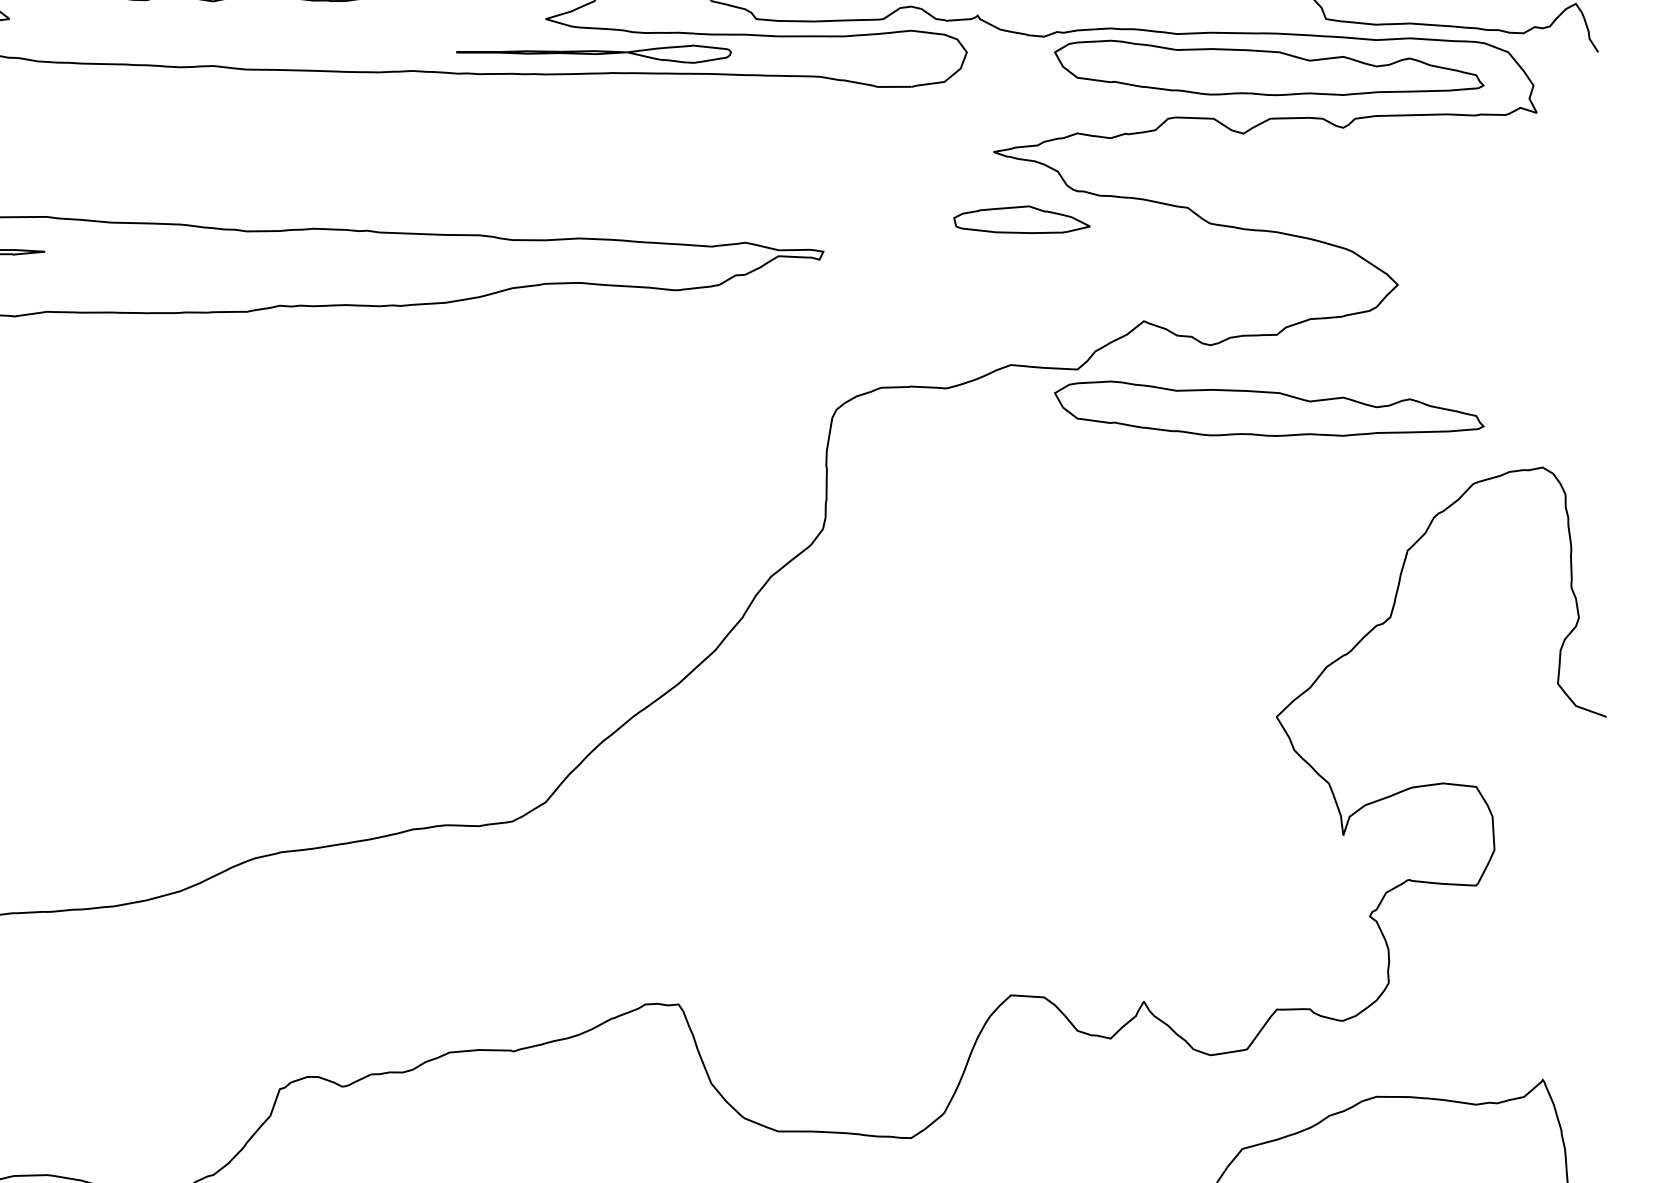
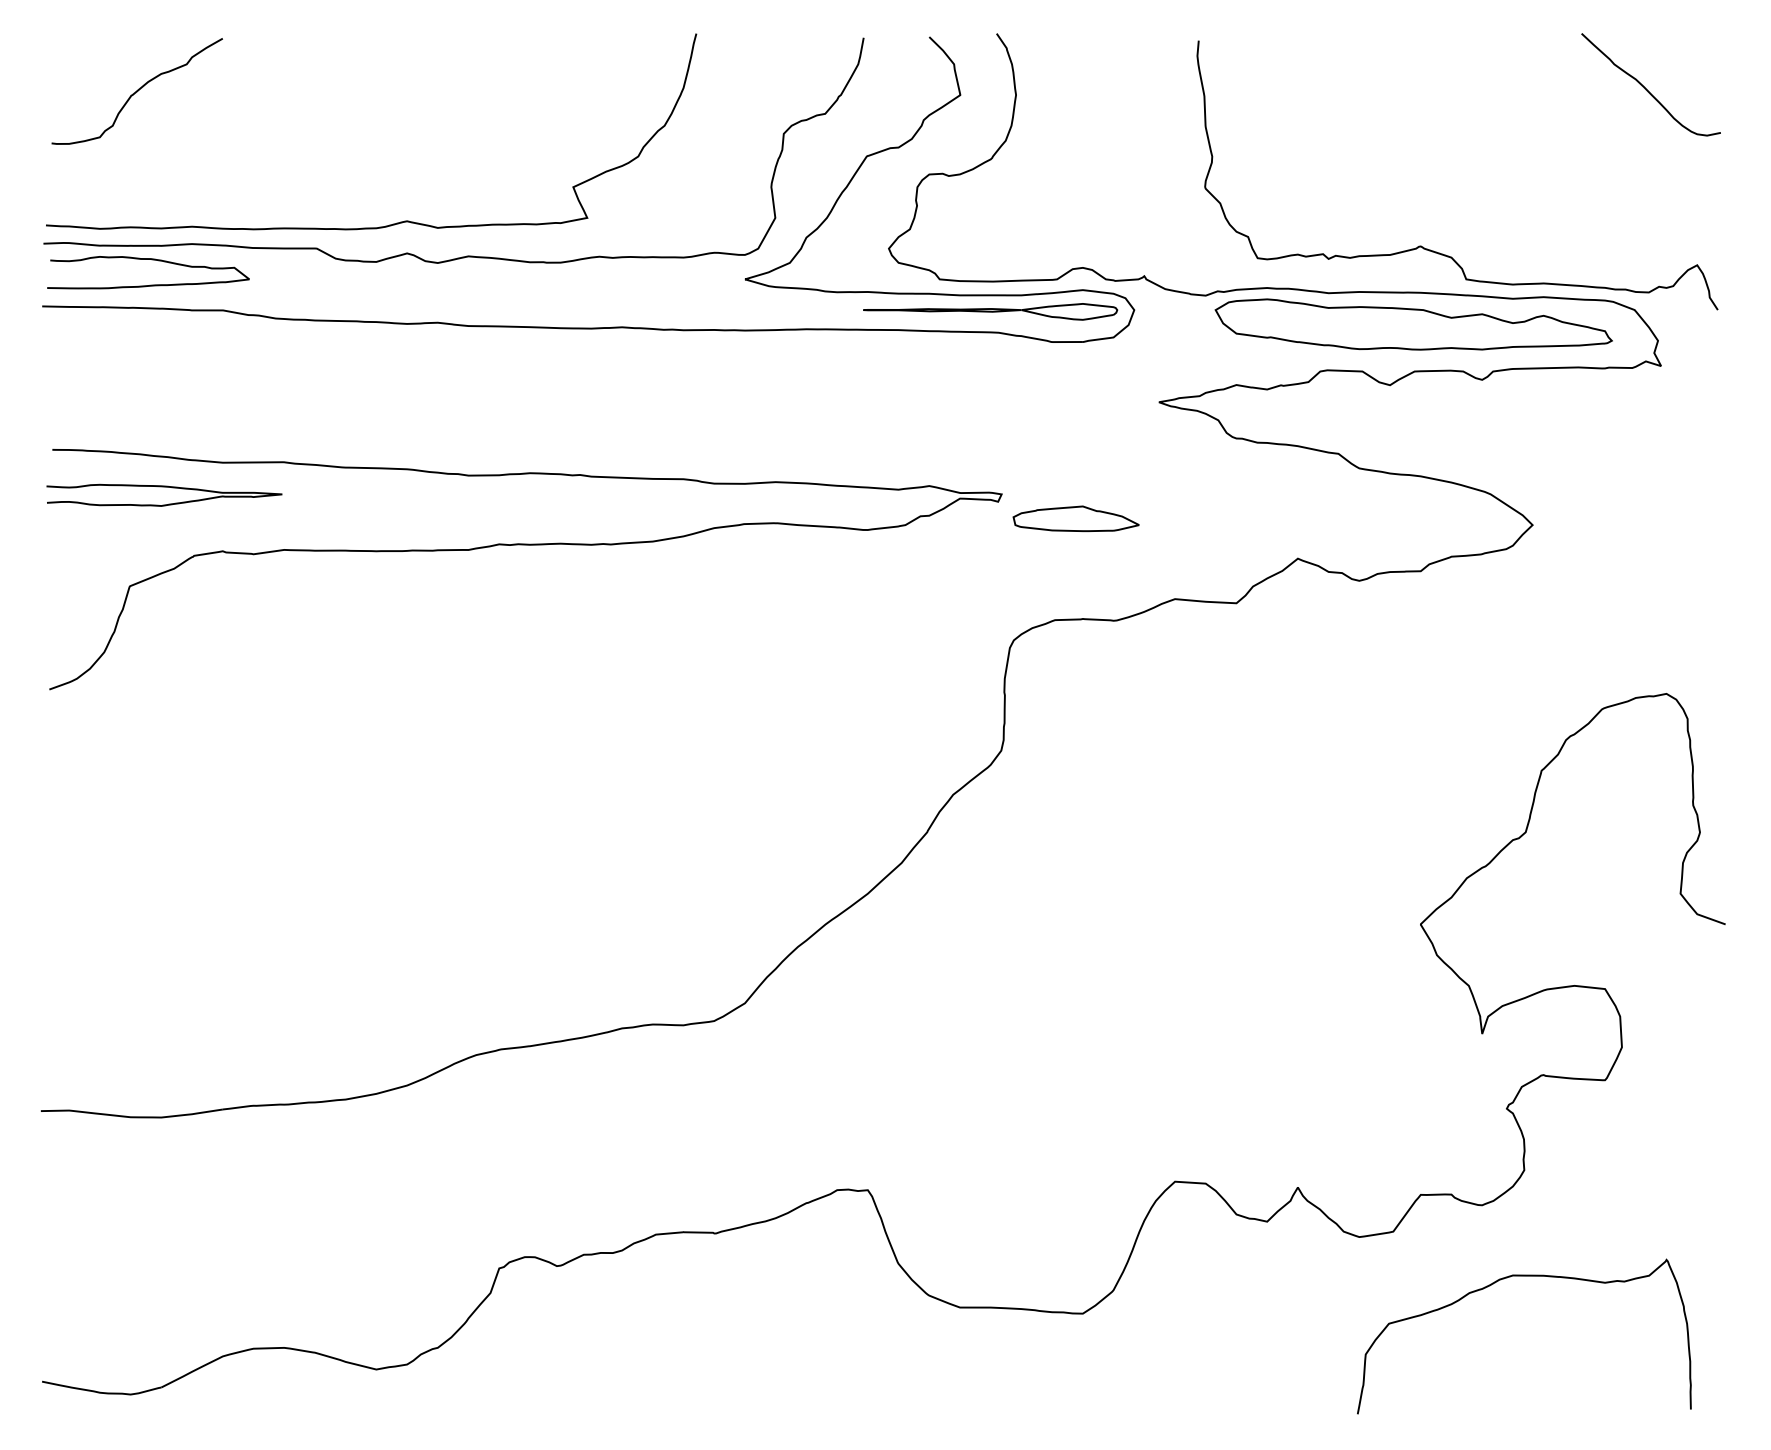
part: (593, 53) -> (990, 311), moved
part: (1021, 219) -> (1075, 518), moved
part: (1268, 408) -> (1413, 639), removed

